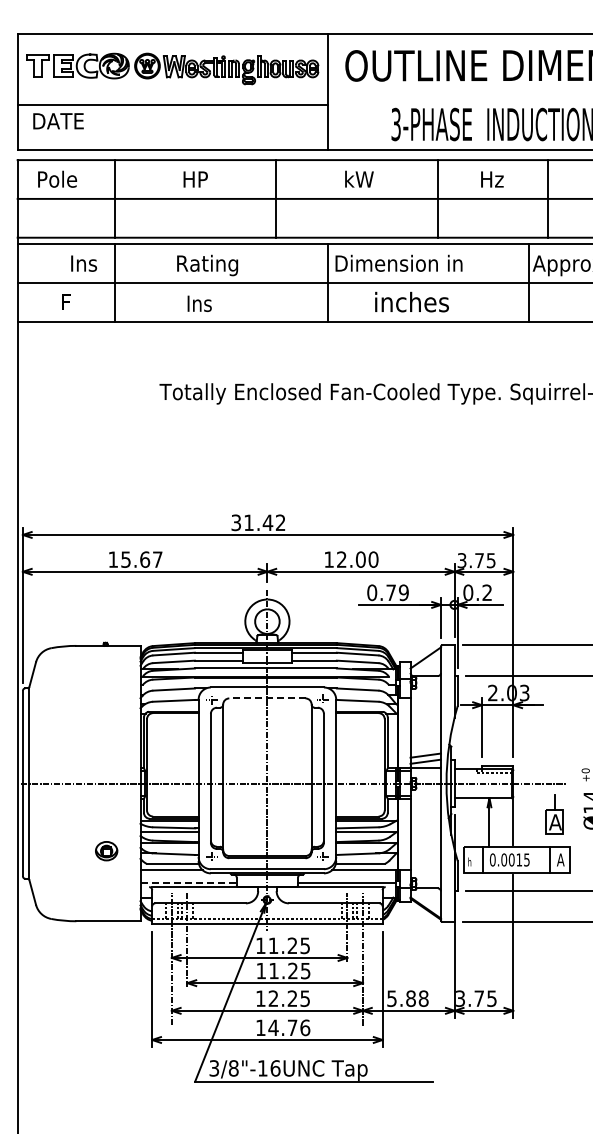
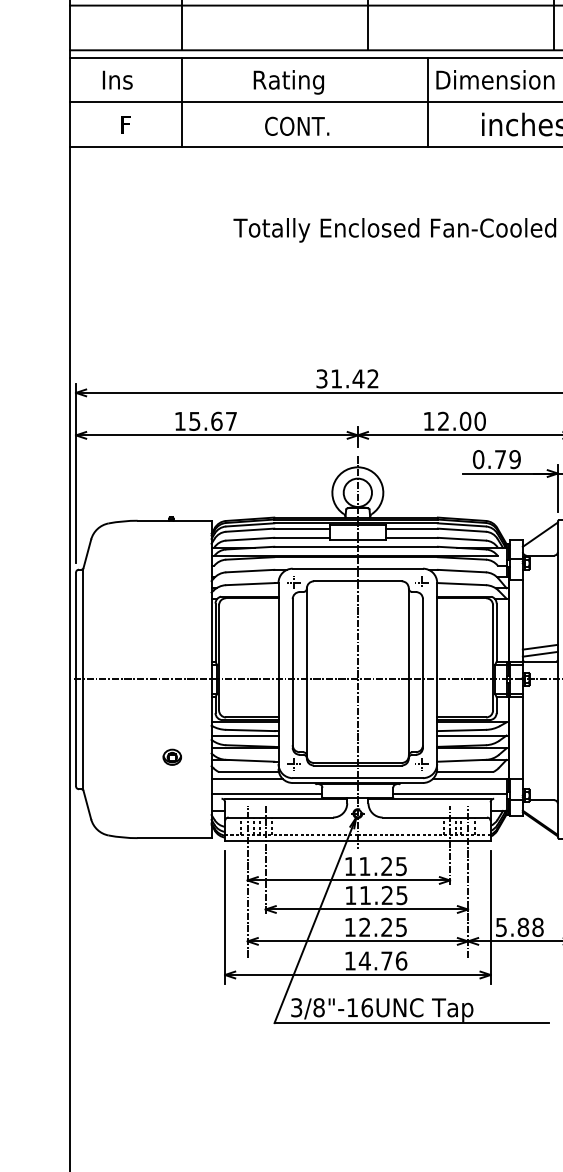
text: (84, 263) -> (118, 80), moved
text: (214, 303) -> (296, 126), Ins -> CONT.
line: (266, 698) -> (356, 581), dashed -> solid
part: (105, 850) -> (171, 756), size x0.71
line: (189, 882) -> (268, 793), dashed -> solid

